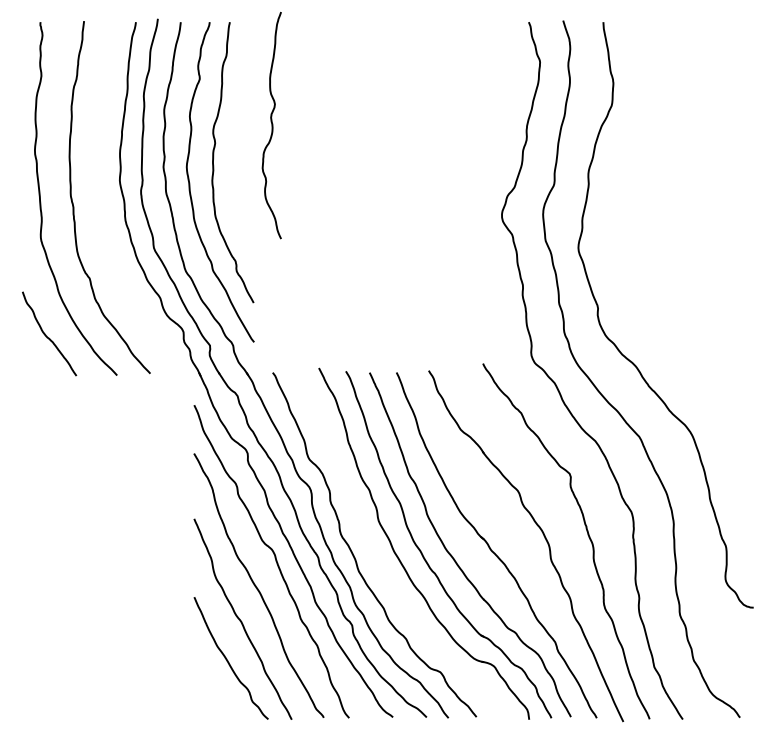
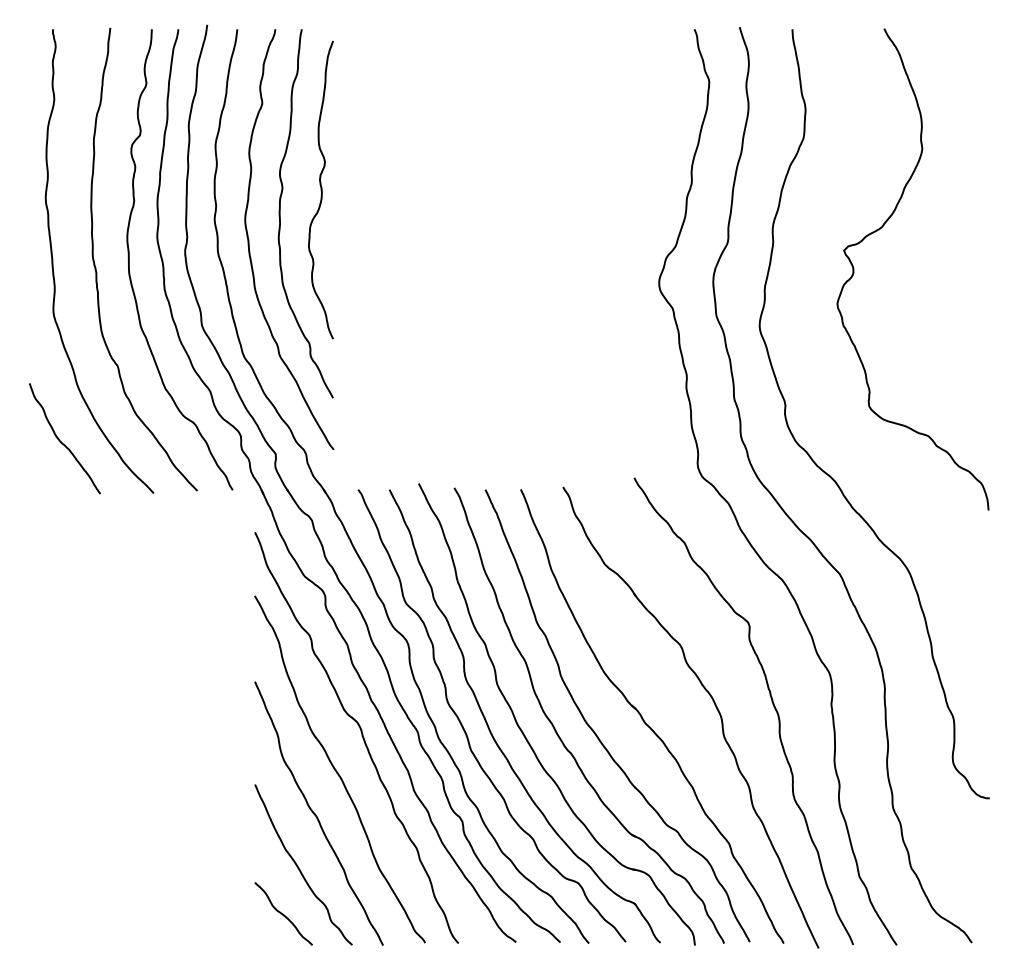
curve: (271, 125) -> (320, 189), moved
curve: (669, 175) -> (879, 230), added
curve: (98, 197) -> (129, 259), added
part: (375, 558) -> (492, 733), added
curve: (215, 695) -> (283, 913), added

